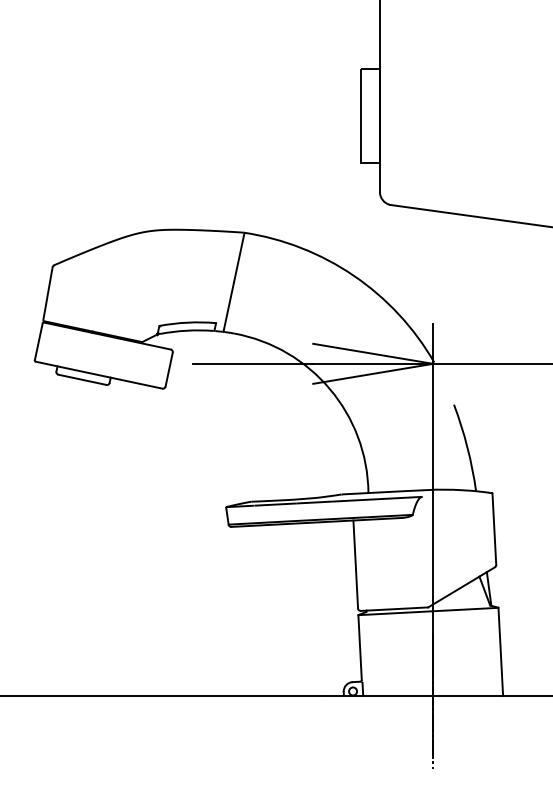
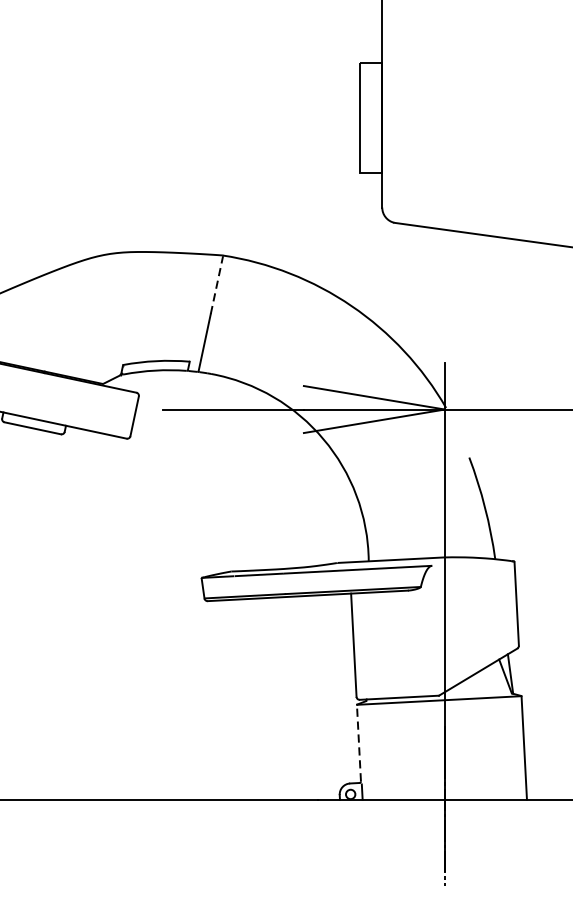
line: (239, 257) -> (217, 284), solid -> dashed
line: (360, 647) -> (359, 742), solid -> dashed

